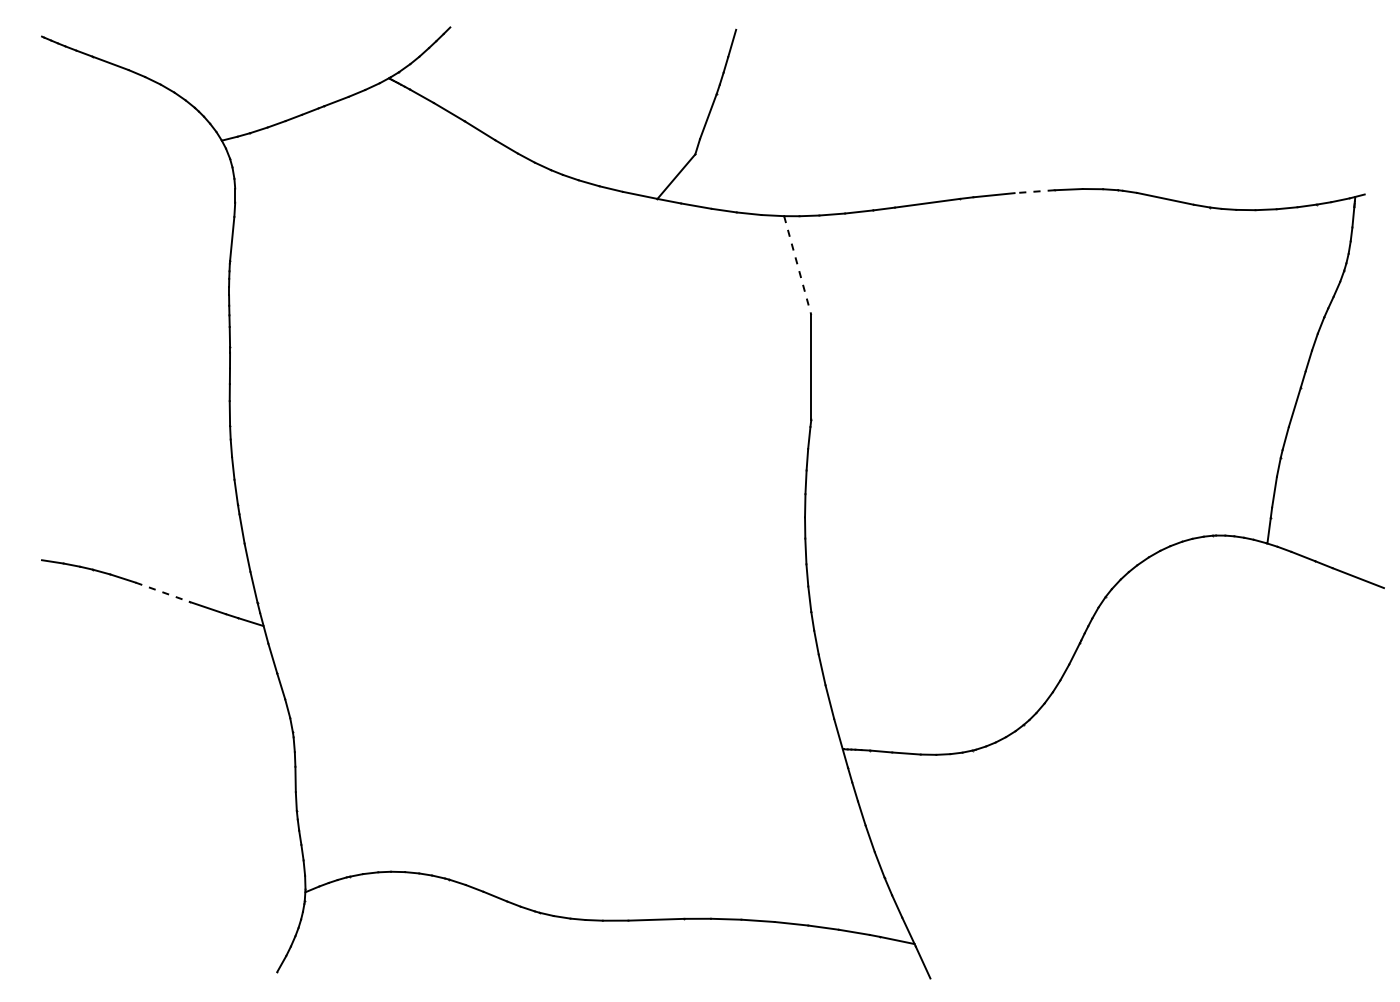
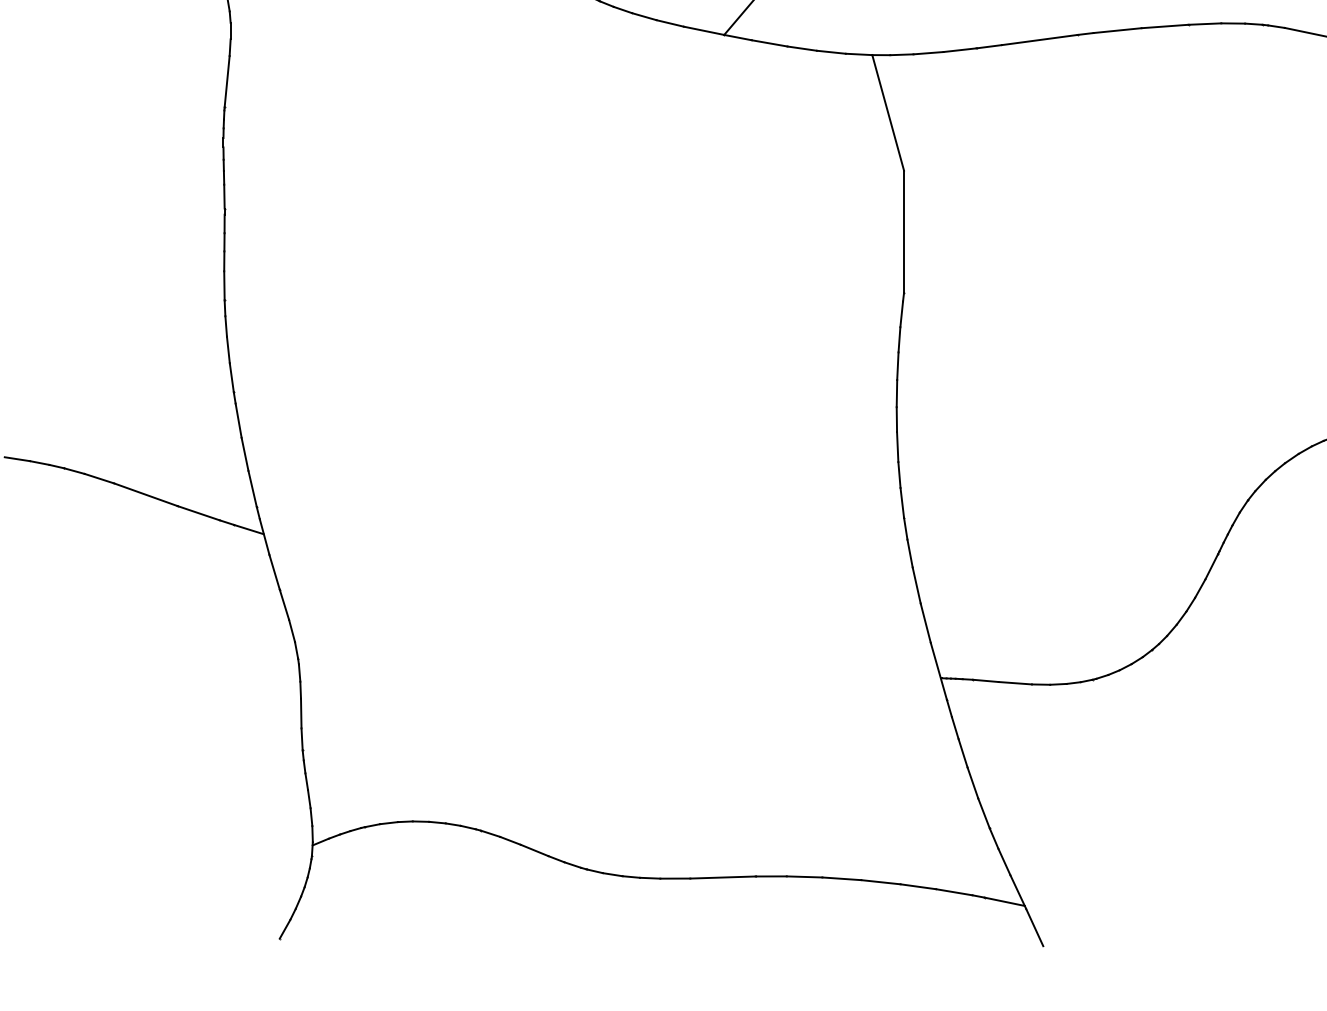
line: (1034, 191) -> (1164, 26), dashed -> solid
line: (797, 266) -> (887, 113), dashed -> solid
line: (162, 592) -> (145, 495), dashed -> solid

